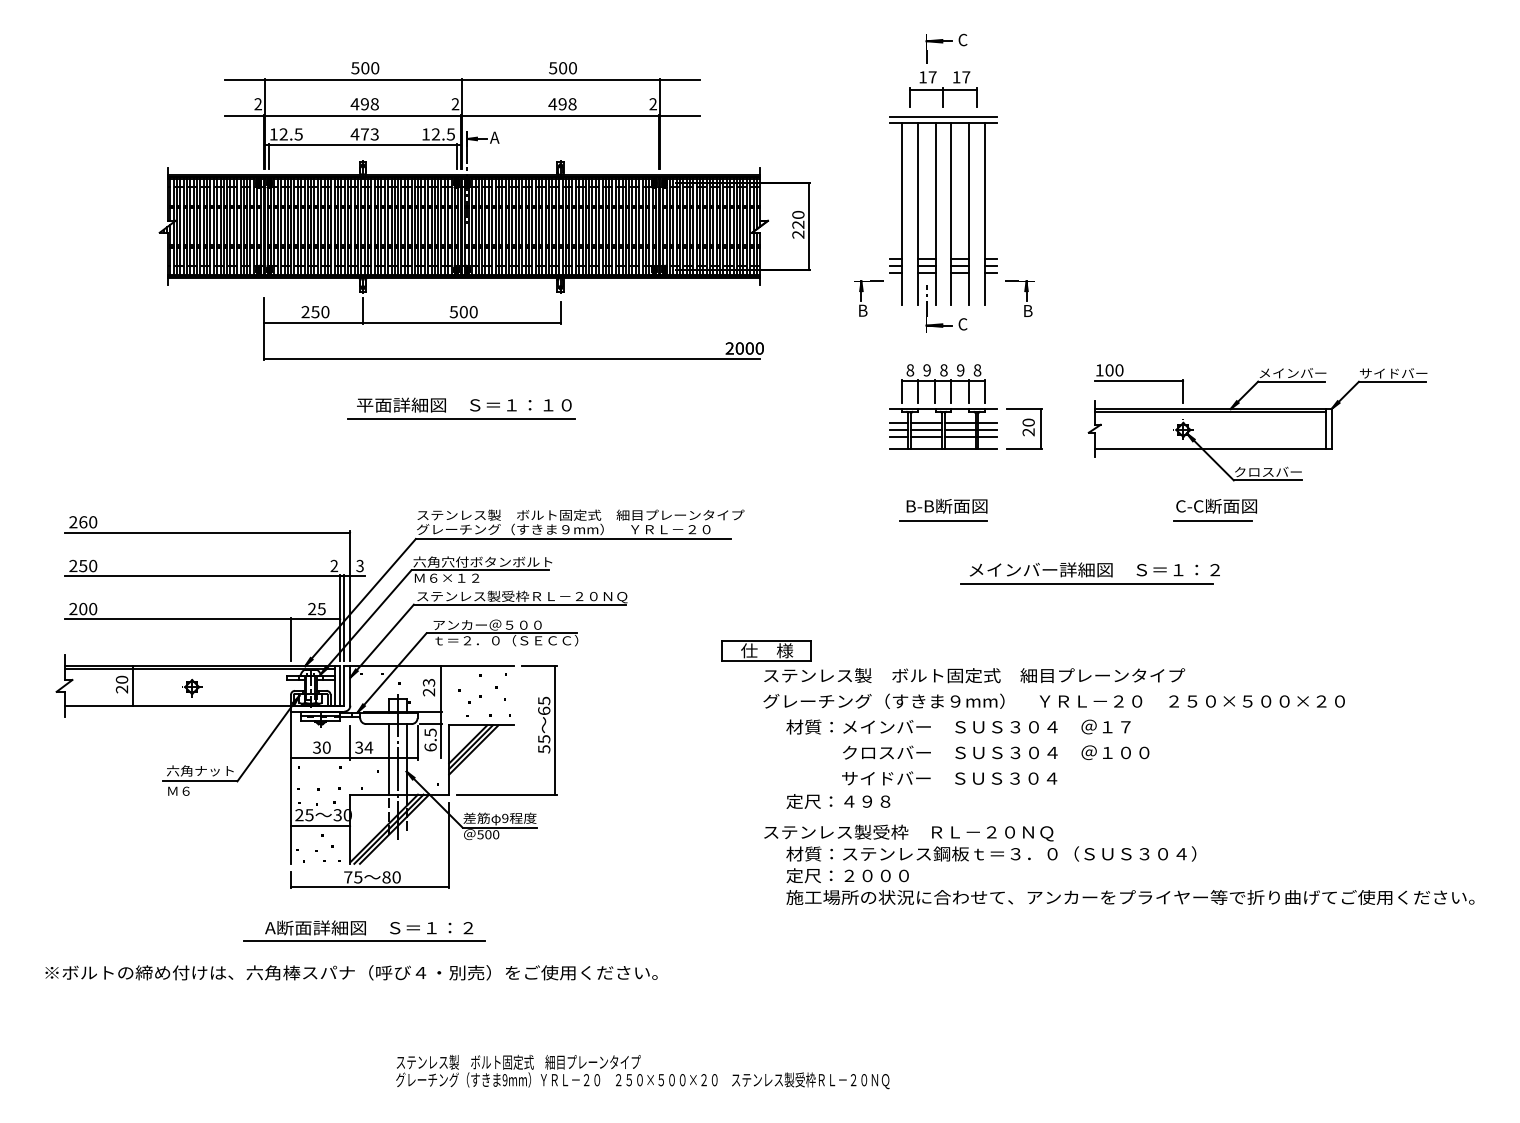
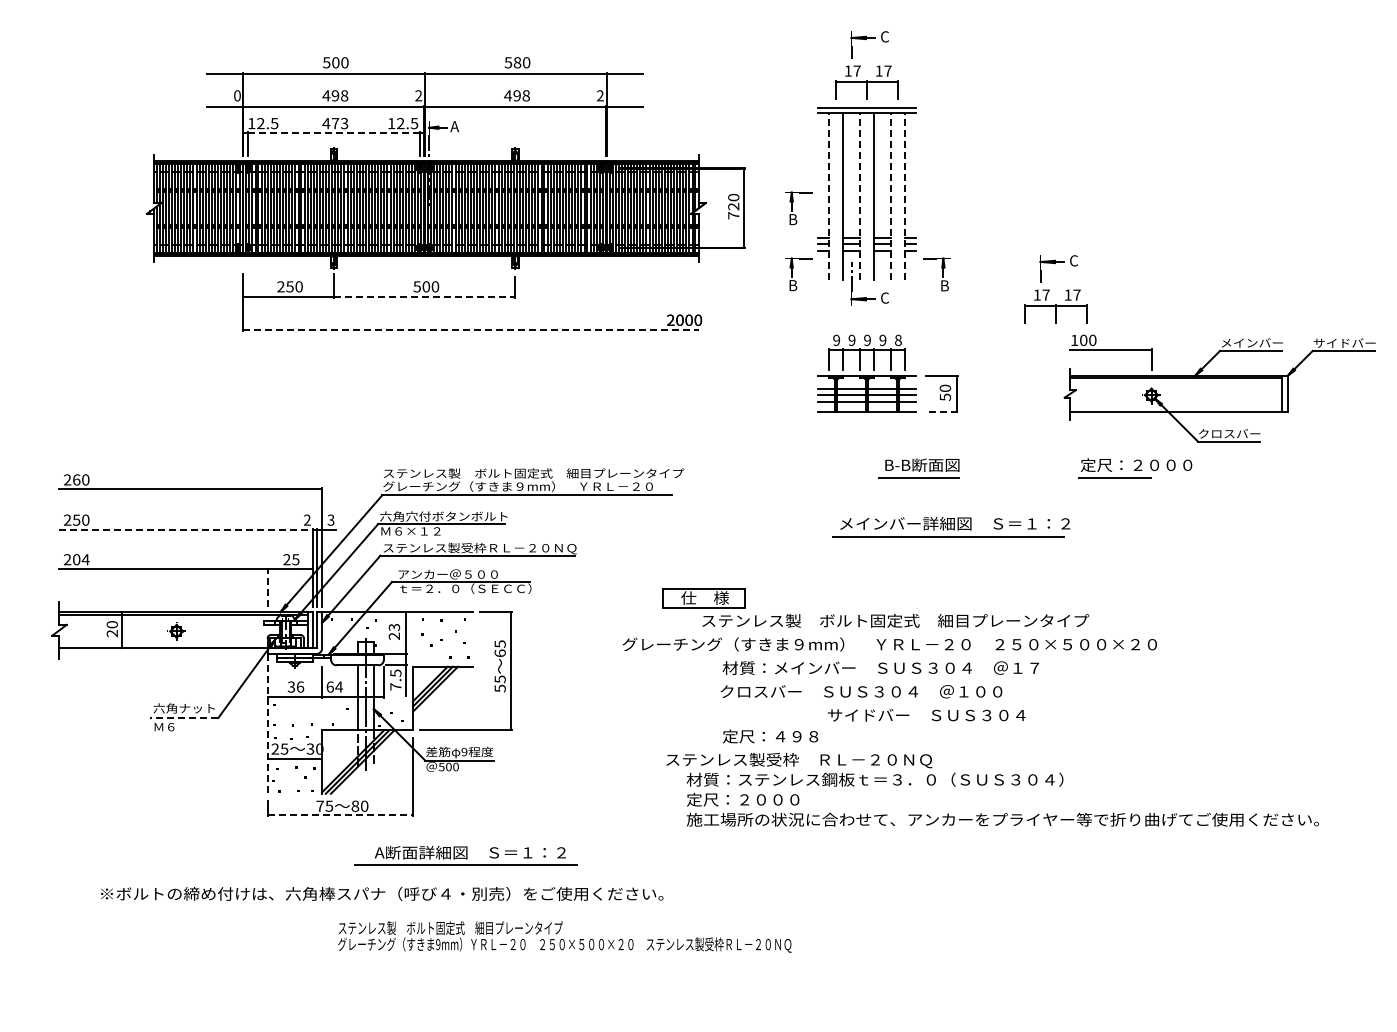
text: (563, 67) -> (517, 62), 500 -> 580
text: (258, 103) -> (237, 95), 2 -> 0
line: (362, 145) -> (333, 133), solid -> dashed
line: (901, 213) -> (828, 196), solid -> dashed
line: (935, 213) -> (859, 196), solid -> dashed
line: (968, 213) -> (890, 196), solid -> dashed
line: (985, 213) -> (905, 196), solid -> dashed
part: (868, 226) -> (798, 208), added
text: (798, 234) -> (733, 215), 220 -> 720
part: (1148, 315) -> (1055, 289), added
line: (461, 322) -> (424, 296), solid -> dashed
line: (511, 359) -> (470, 330), solid -> dashed
text: (910, 369) -> (836, 339), 8 -> 9
text: (943, 369) -> (867, 339), 8 -> 9
part: (470, 408) -> (432, 375), removed
part: (1257, 422) -> (1219, 388), moved
text: (1028, 432) -> (945, 397), 20 -> 50
line: (1024, 448) -> (941, 412), solid -> dashed
text: (1236, 506) -> (1136, 465), C-C断面図 -> 定尺：２０００
part: (942, 509) -> (918, 468), moved
part: (1090, 574) -> (951, 527), moved
line: (202, 576) -> (186, 529), solid -> dashed
text: (92, 608) -> (85, 559), 200 -> 204
line: (290, 639) -> (267, 587), solid -> dashed
text: (1053, 701) -> (889, 644), moved
text: (326, 747) -> (300, 686), 30 -> 36
text: (358, 747) -> (329, 686), 34 -> 64
text: (430, 747) -> (395, 686), 6.5 -> 7.5
text: (996, 752) -> (861, 691), moved
text: (949, 778) -> (926, 715), moved
line: (199, 781) -> (183, 718), solid -> dashed
line: (290, 787) -> (267, 723), solid -> dashed
text: (1119, 864) -> (992, 789), moved
line: (370, 887) -> (340, 815), solid -> dashed
part: (363, 930) -> (465, 855), moved
text: (351, 972) -> (382, 893), moved
text: (642, 1071) -> (564, 936), moved

